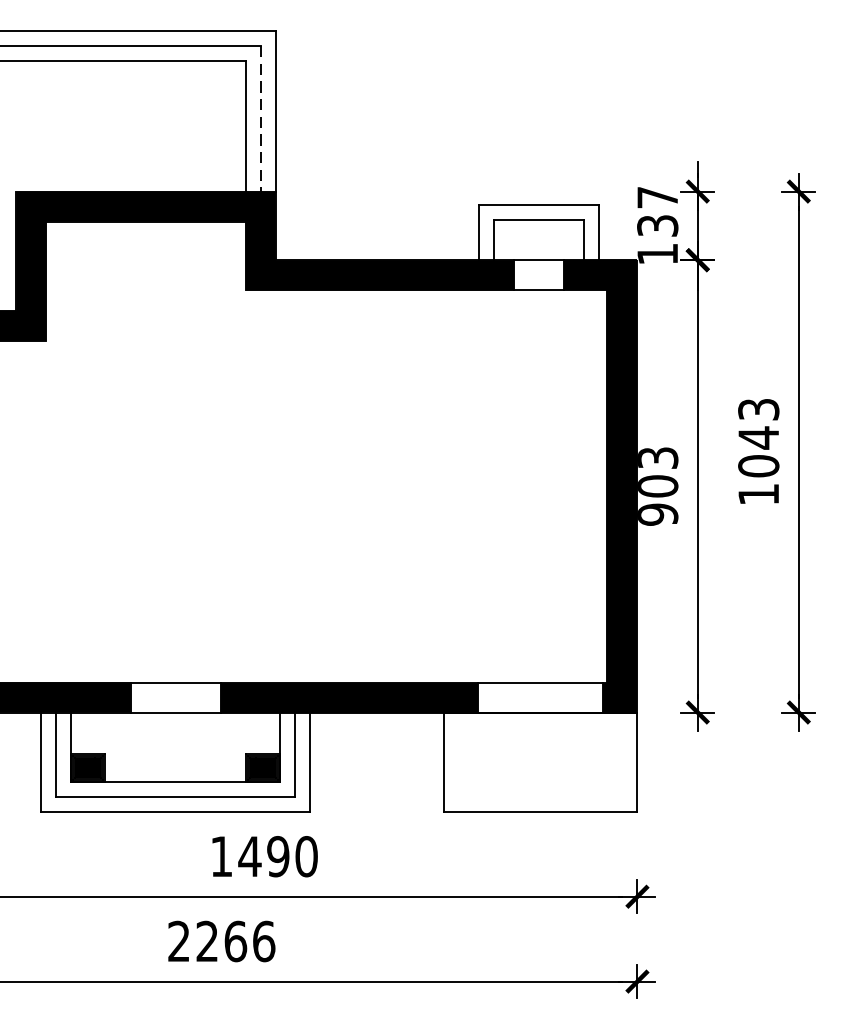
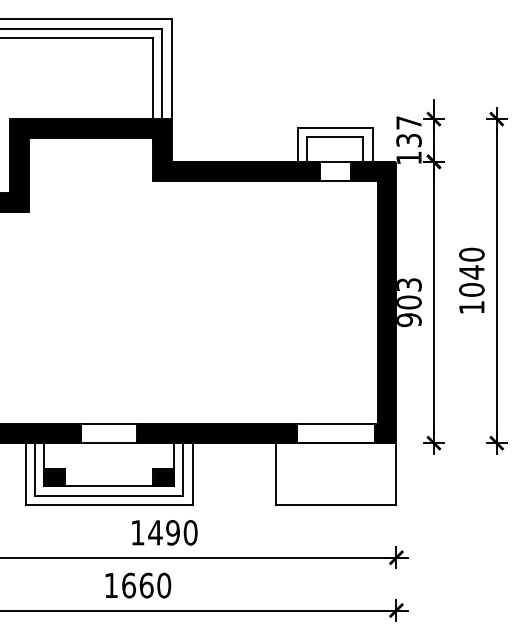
line: (261, 119) -> (162, 74), dashed -> solid
text: (758, 409) -> (471, 254), 1043 -> 1040
text: (221, 941) -> (137, 585), 2266 -> 1660

